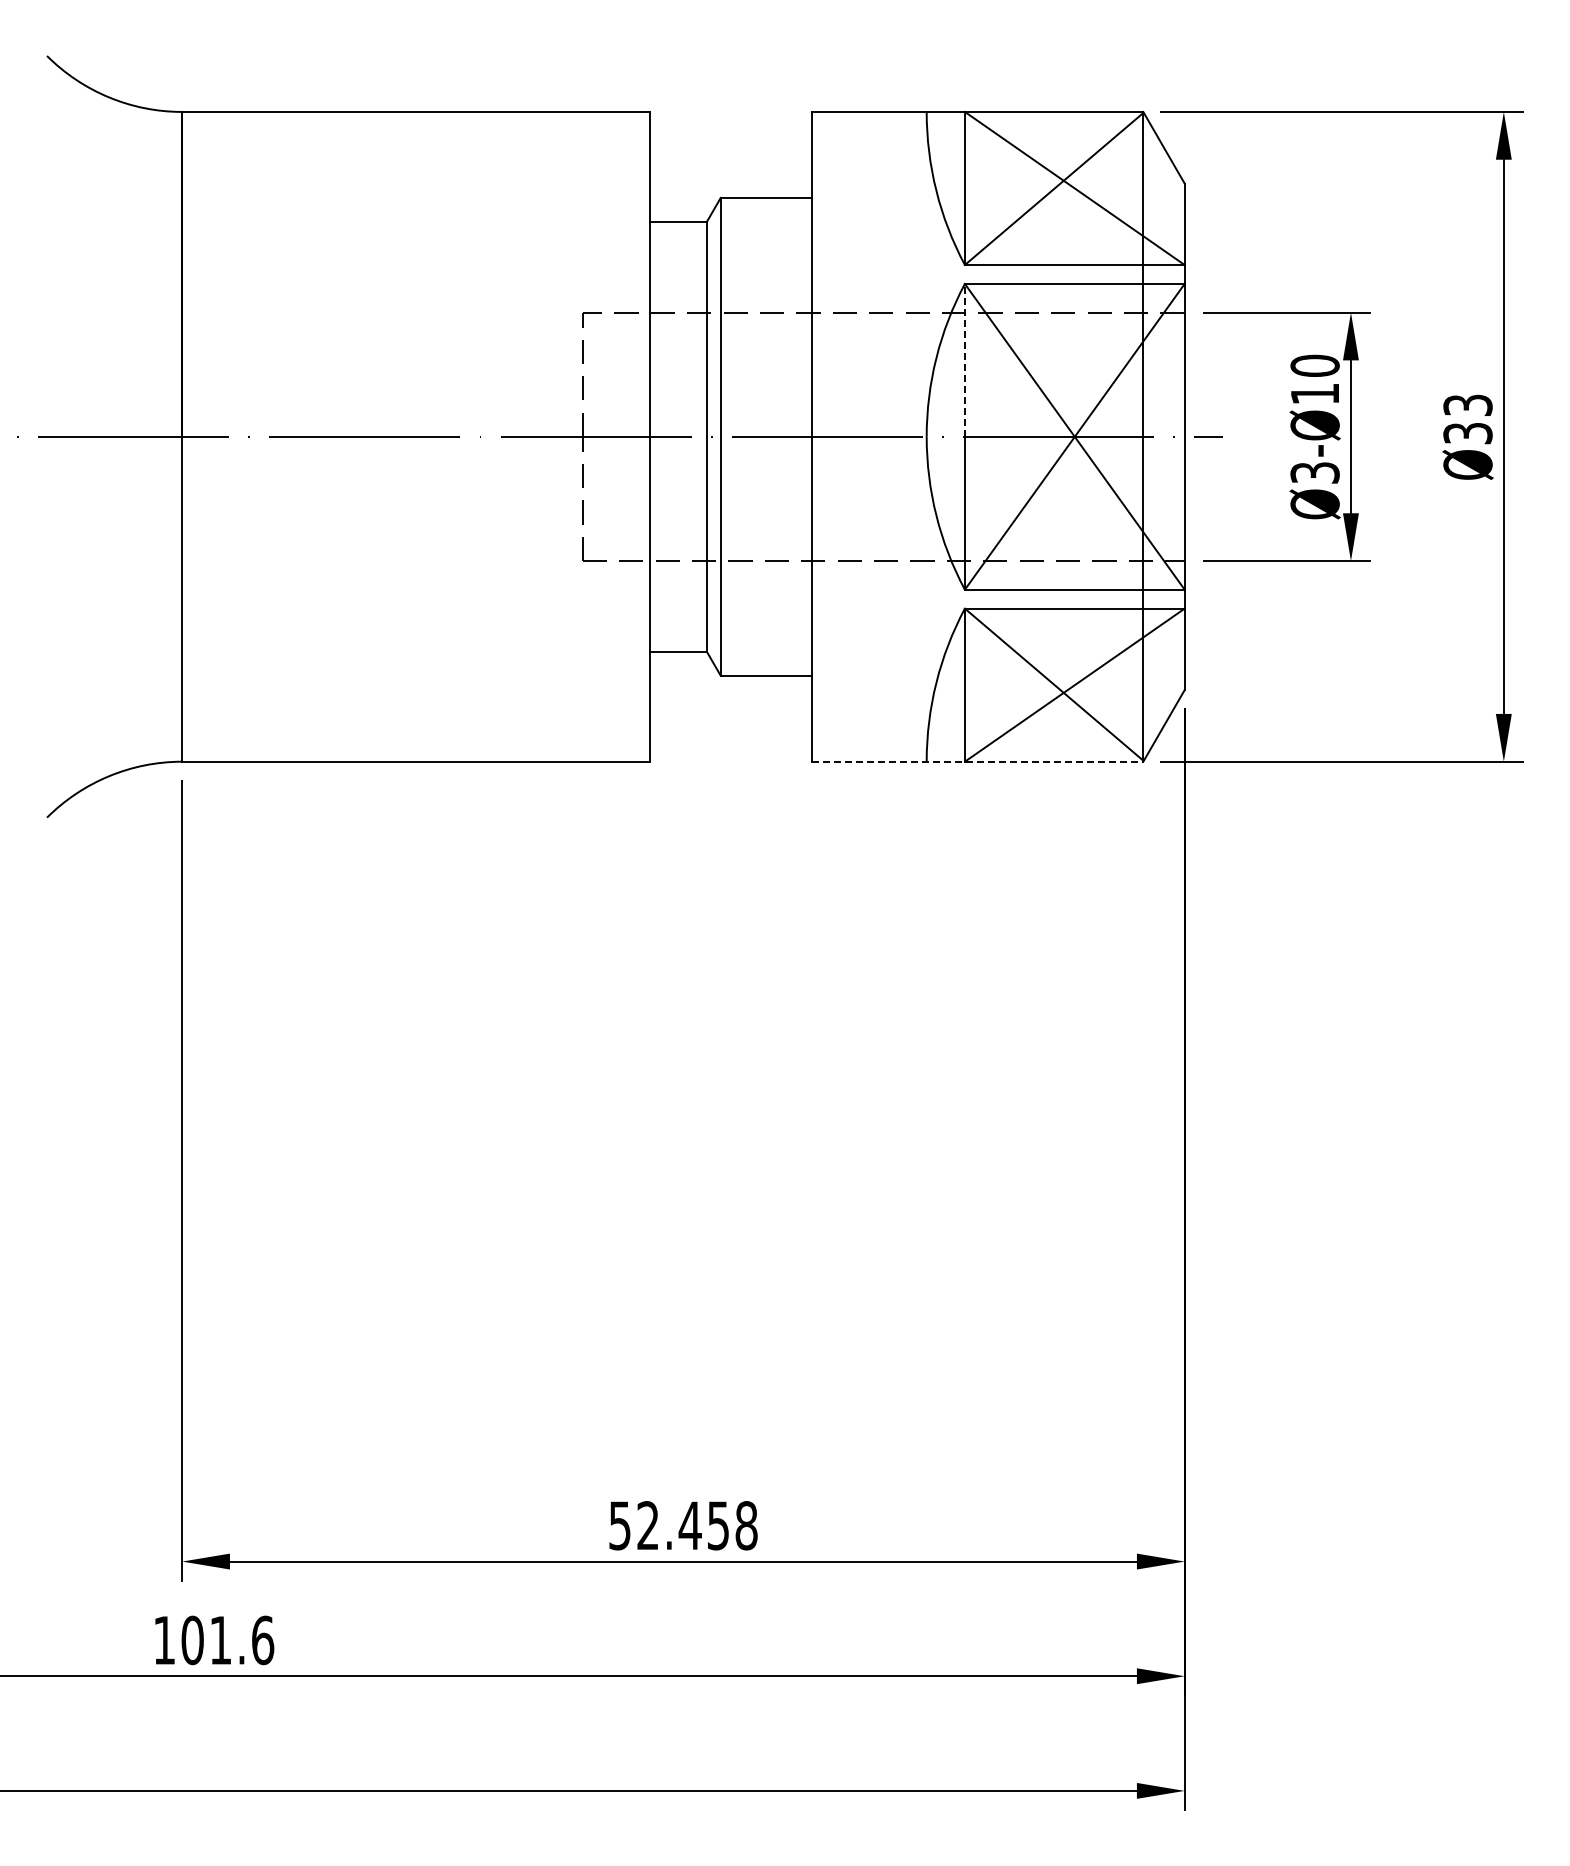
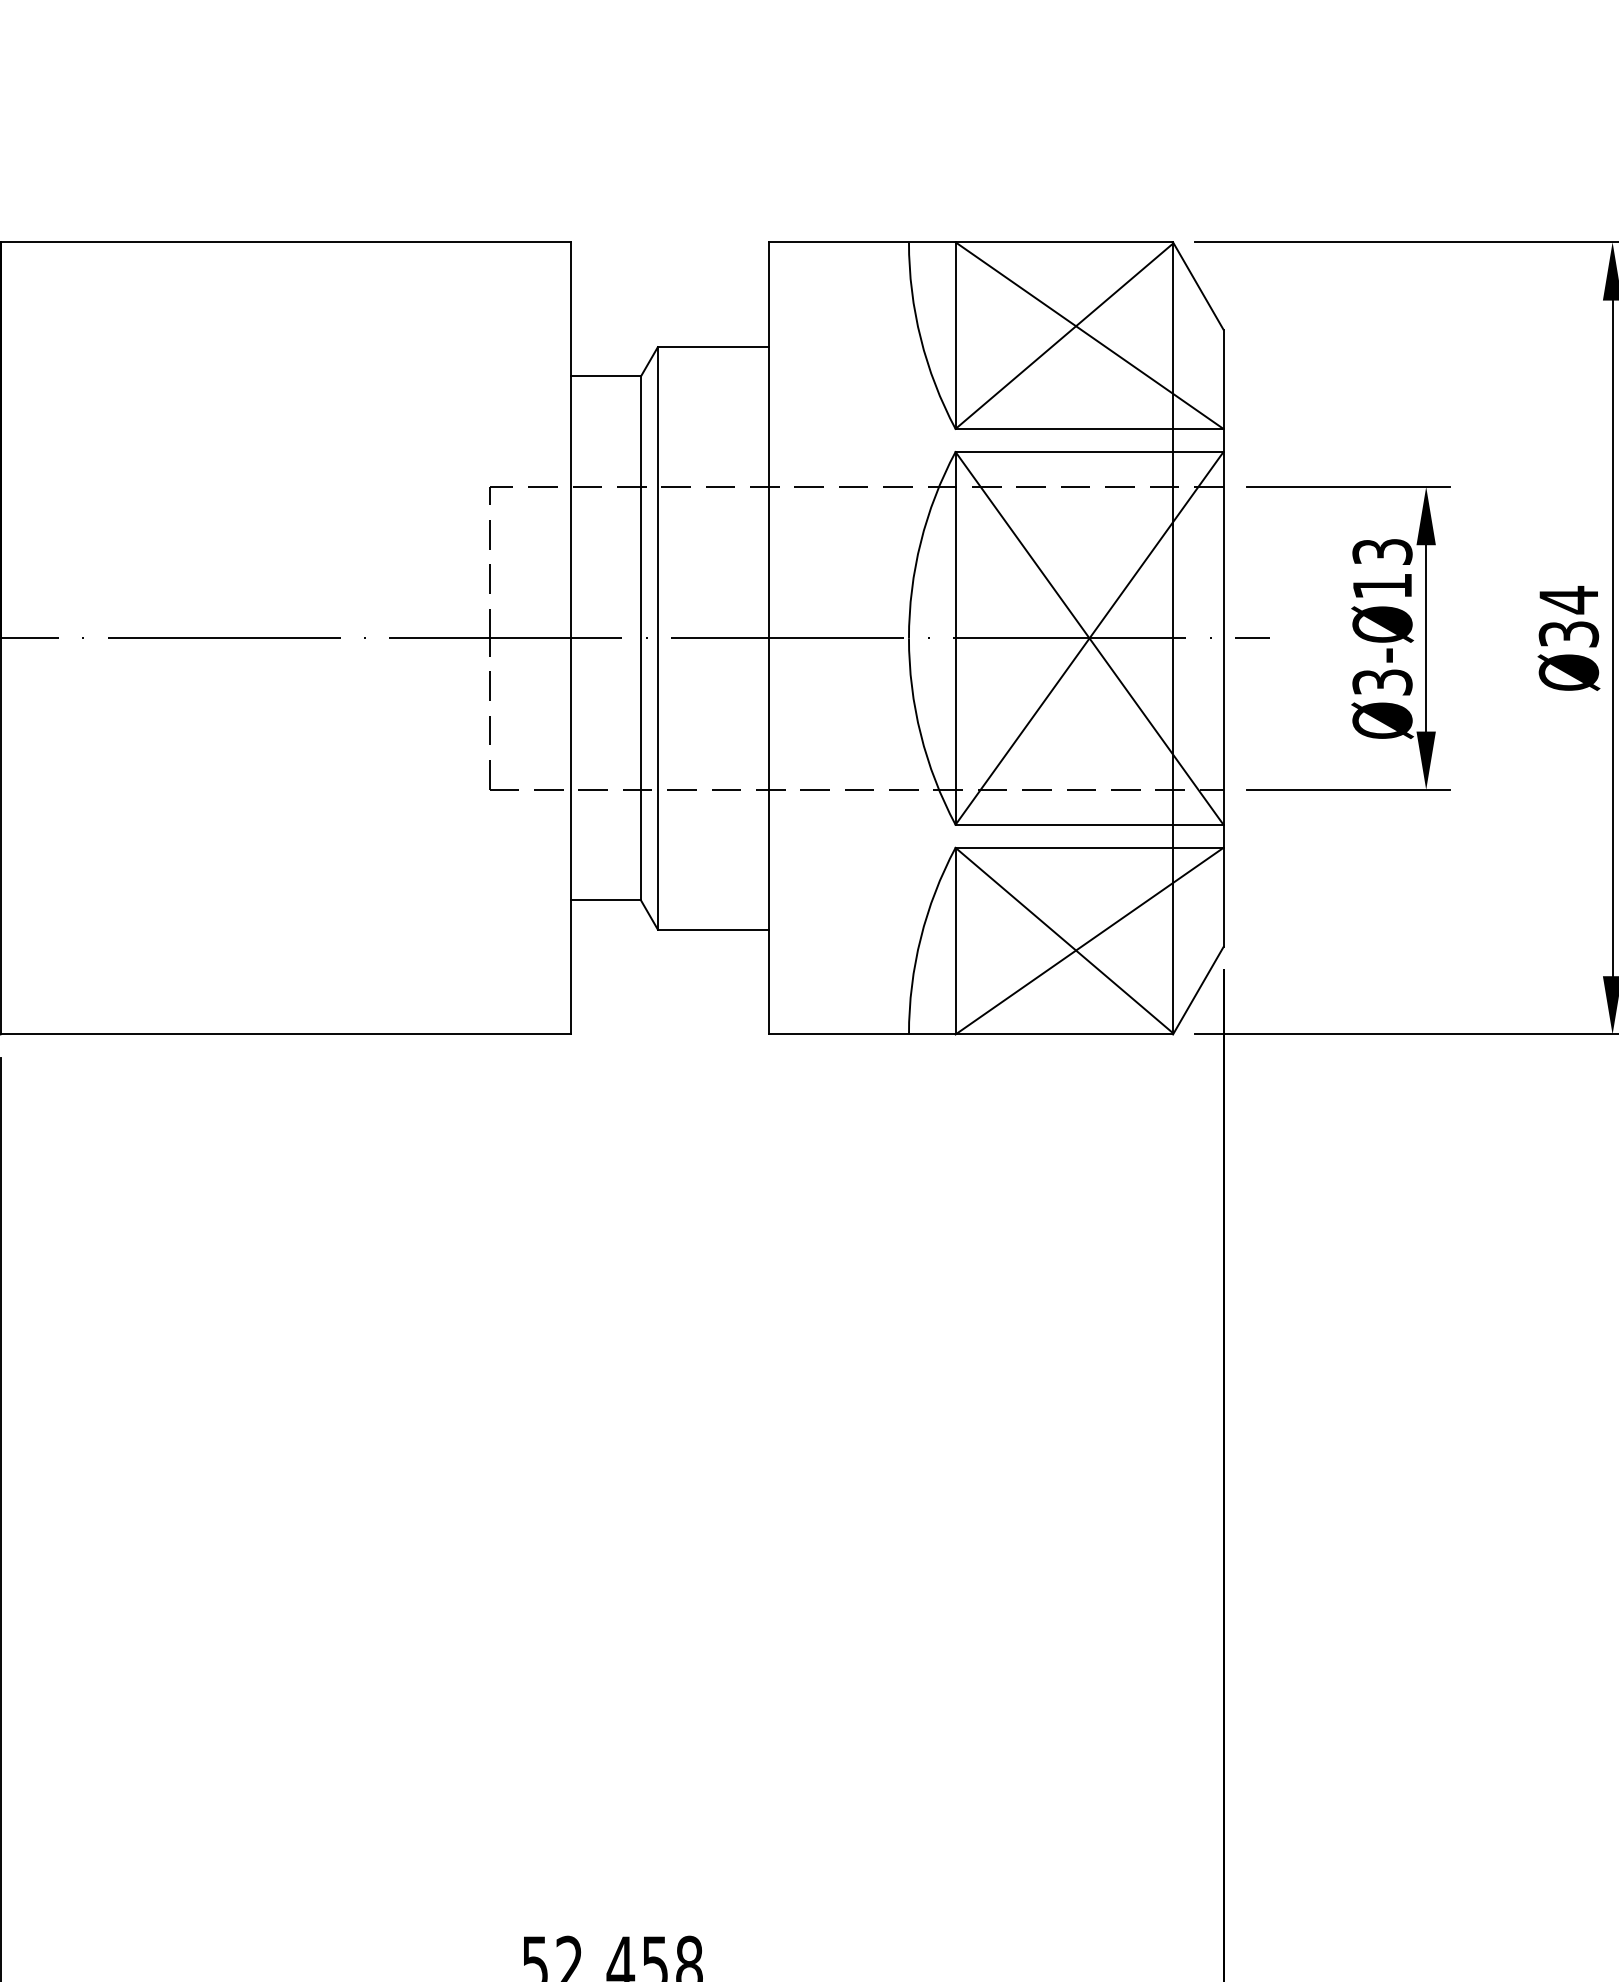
line: (964, 359) -> (955, 544), dashed -> solid
text: (1314, 365) -> (1381, 551), 10 -> 13
text: (1467, 405) -> (1568, 600), 33 -> 34
line: (977, 761) -> (970, 1034), dashed -> solid

